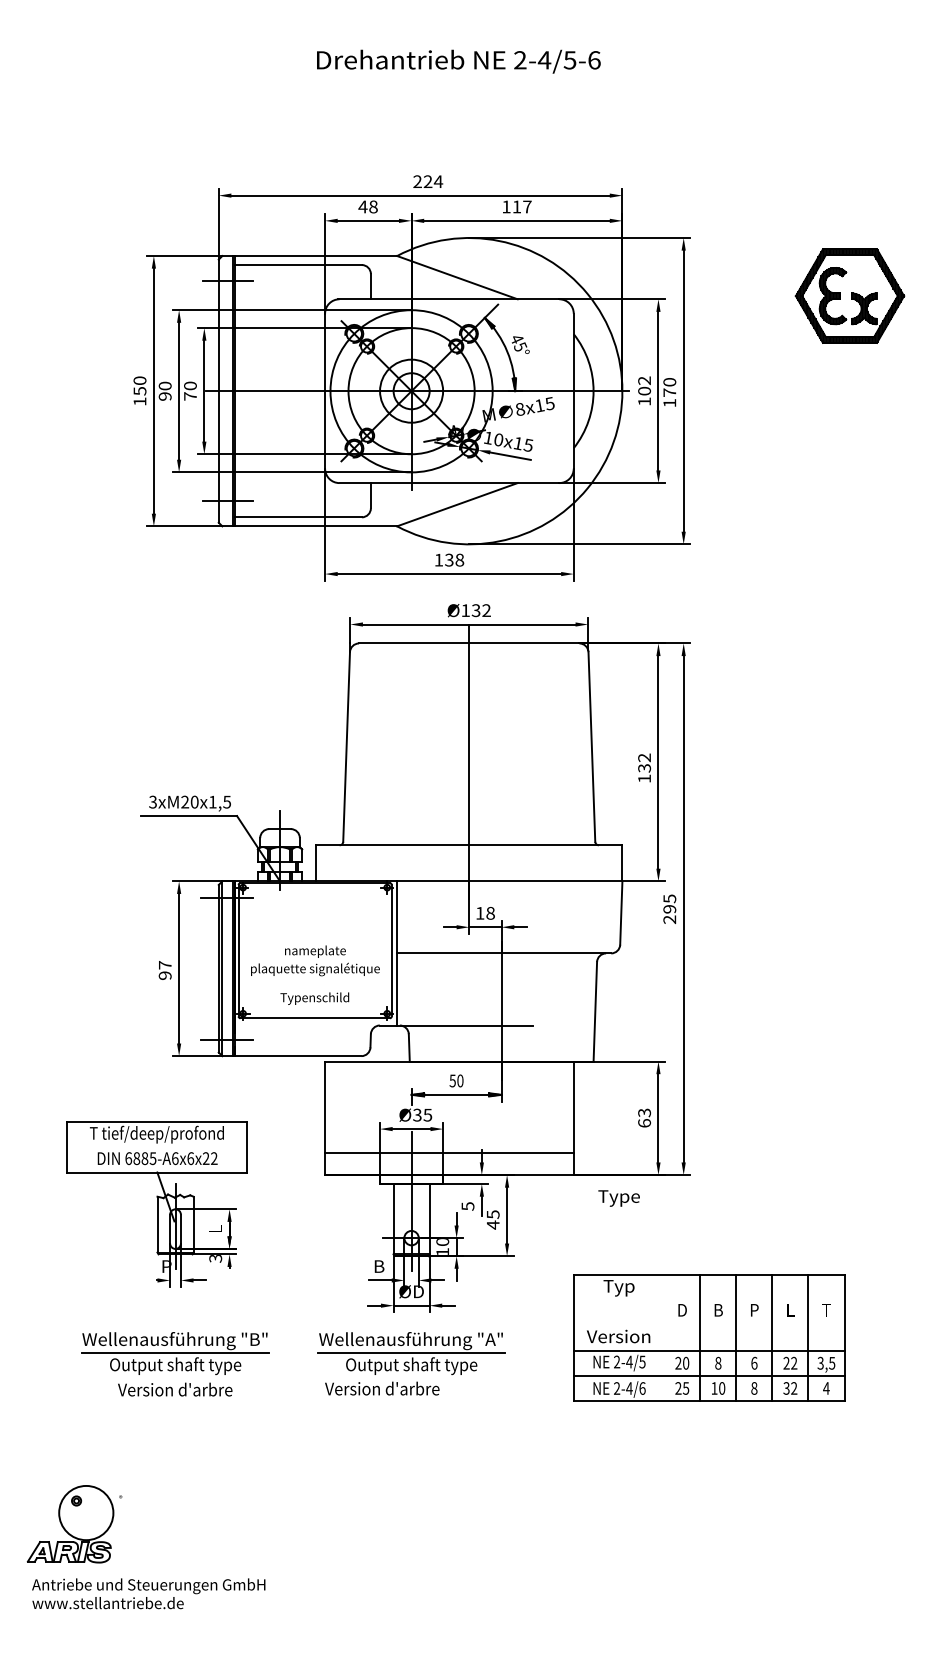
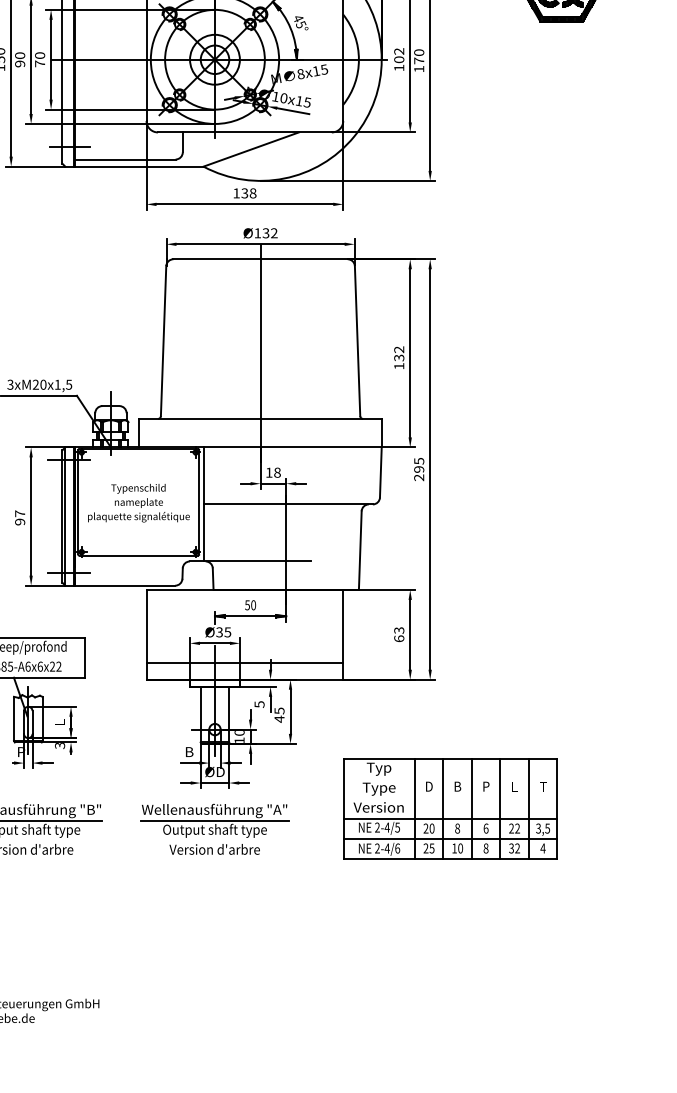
text: (314, 998) -> (138, 488), moved
text: (618, 1198) -> (378, 789), moved
line: (664, 1338) -> (415, 808), added
text: (382, 1388) -> (214, 849), moved

